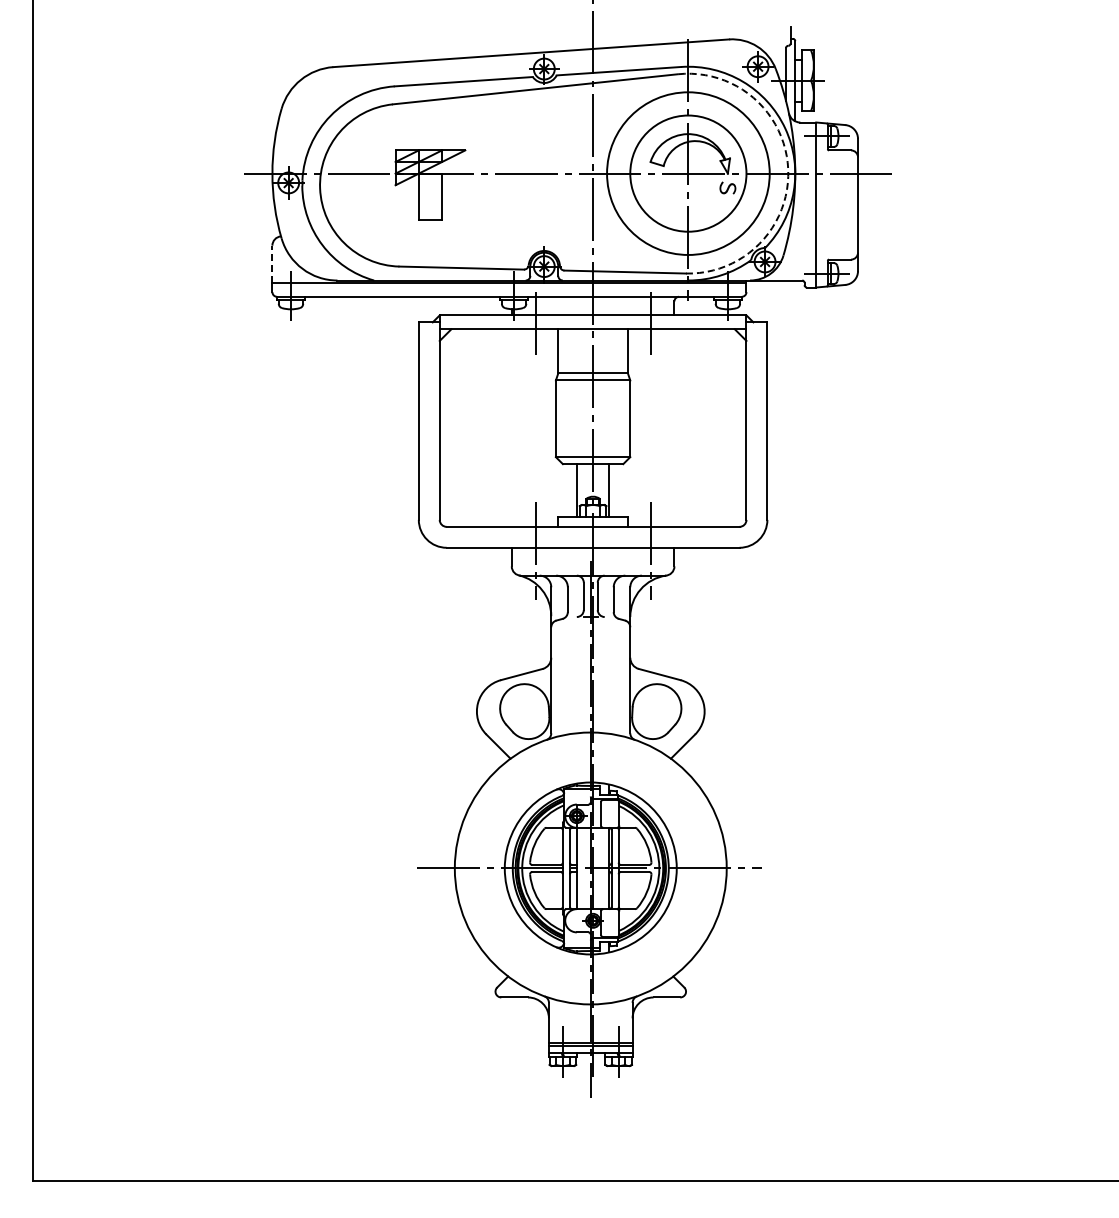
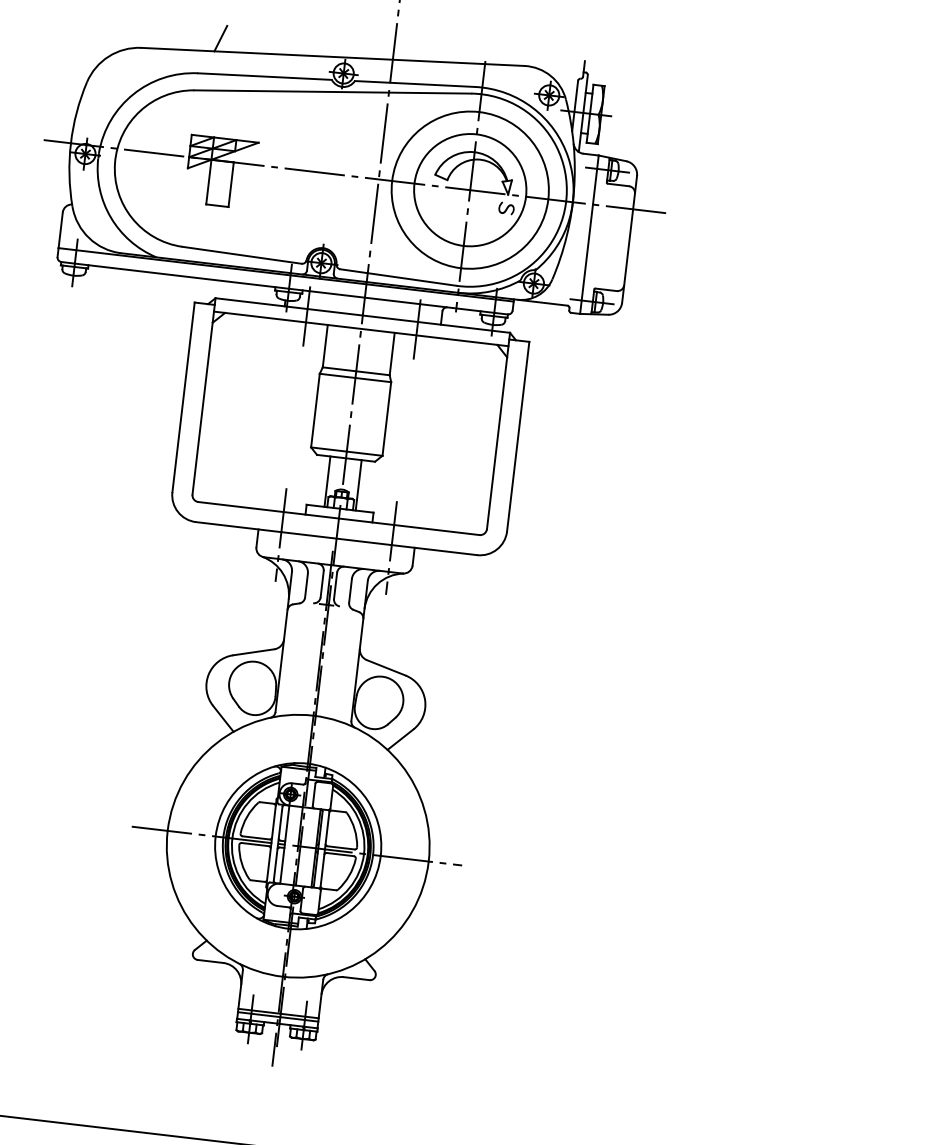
line: (413, 47) -> (220, 38), added
arc: (788, 169) -> (566, 197), dashed -> solid
line: (272, 264) -> (60, 230), dashed -> solid

